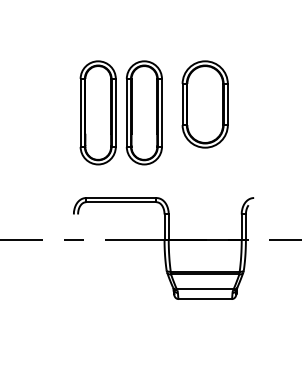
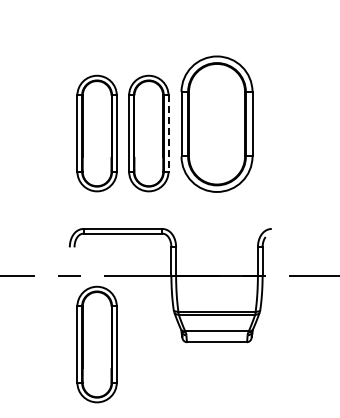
part: (204, 103) -> (216, 123), size x1.4
line: (161, 113) -> (168, 134), solid -> dashed
part: (97, 301) -> (96, 344), added

